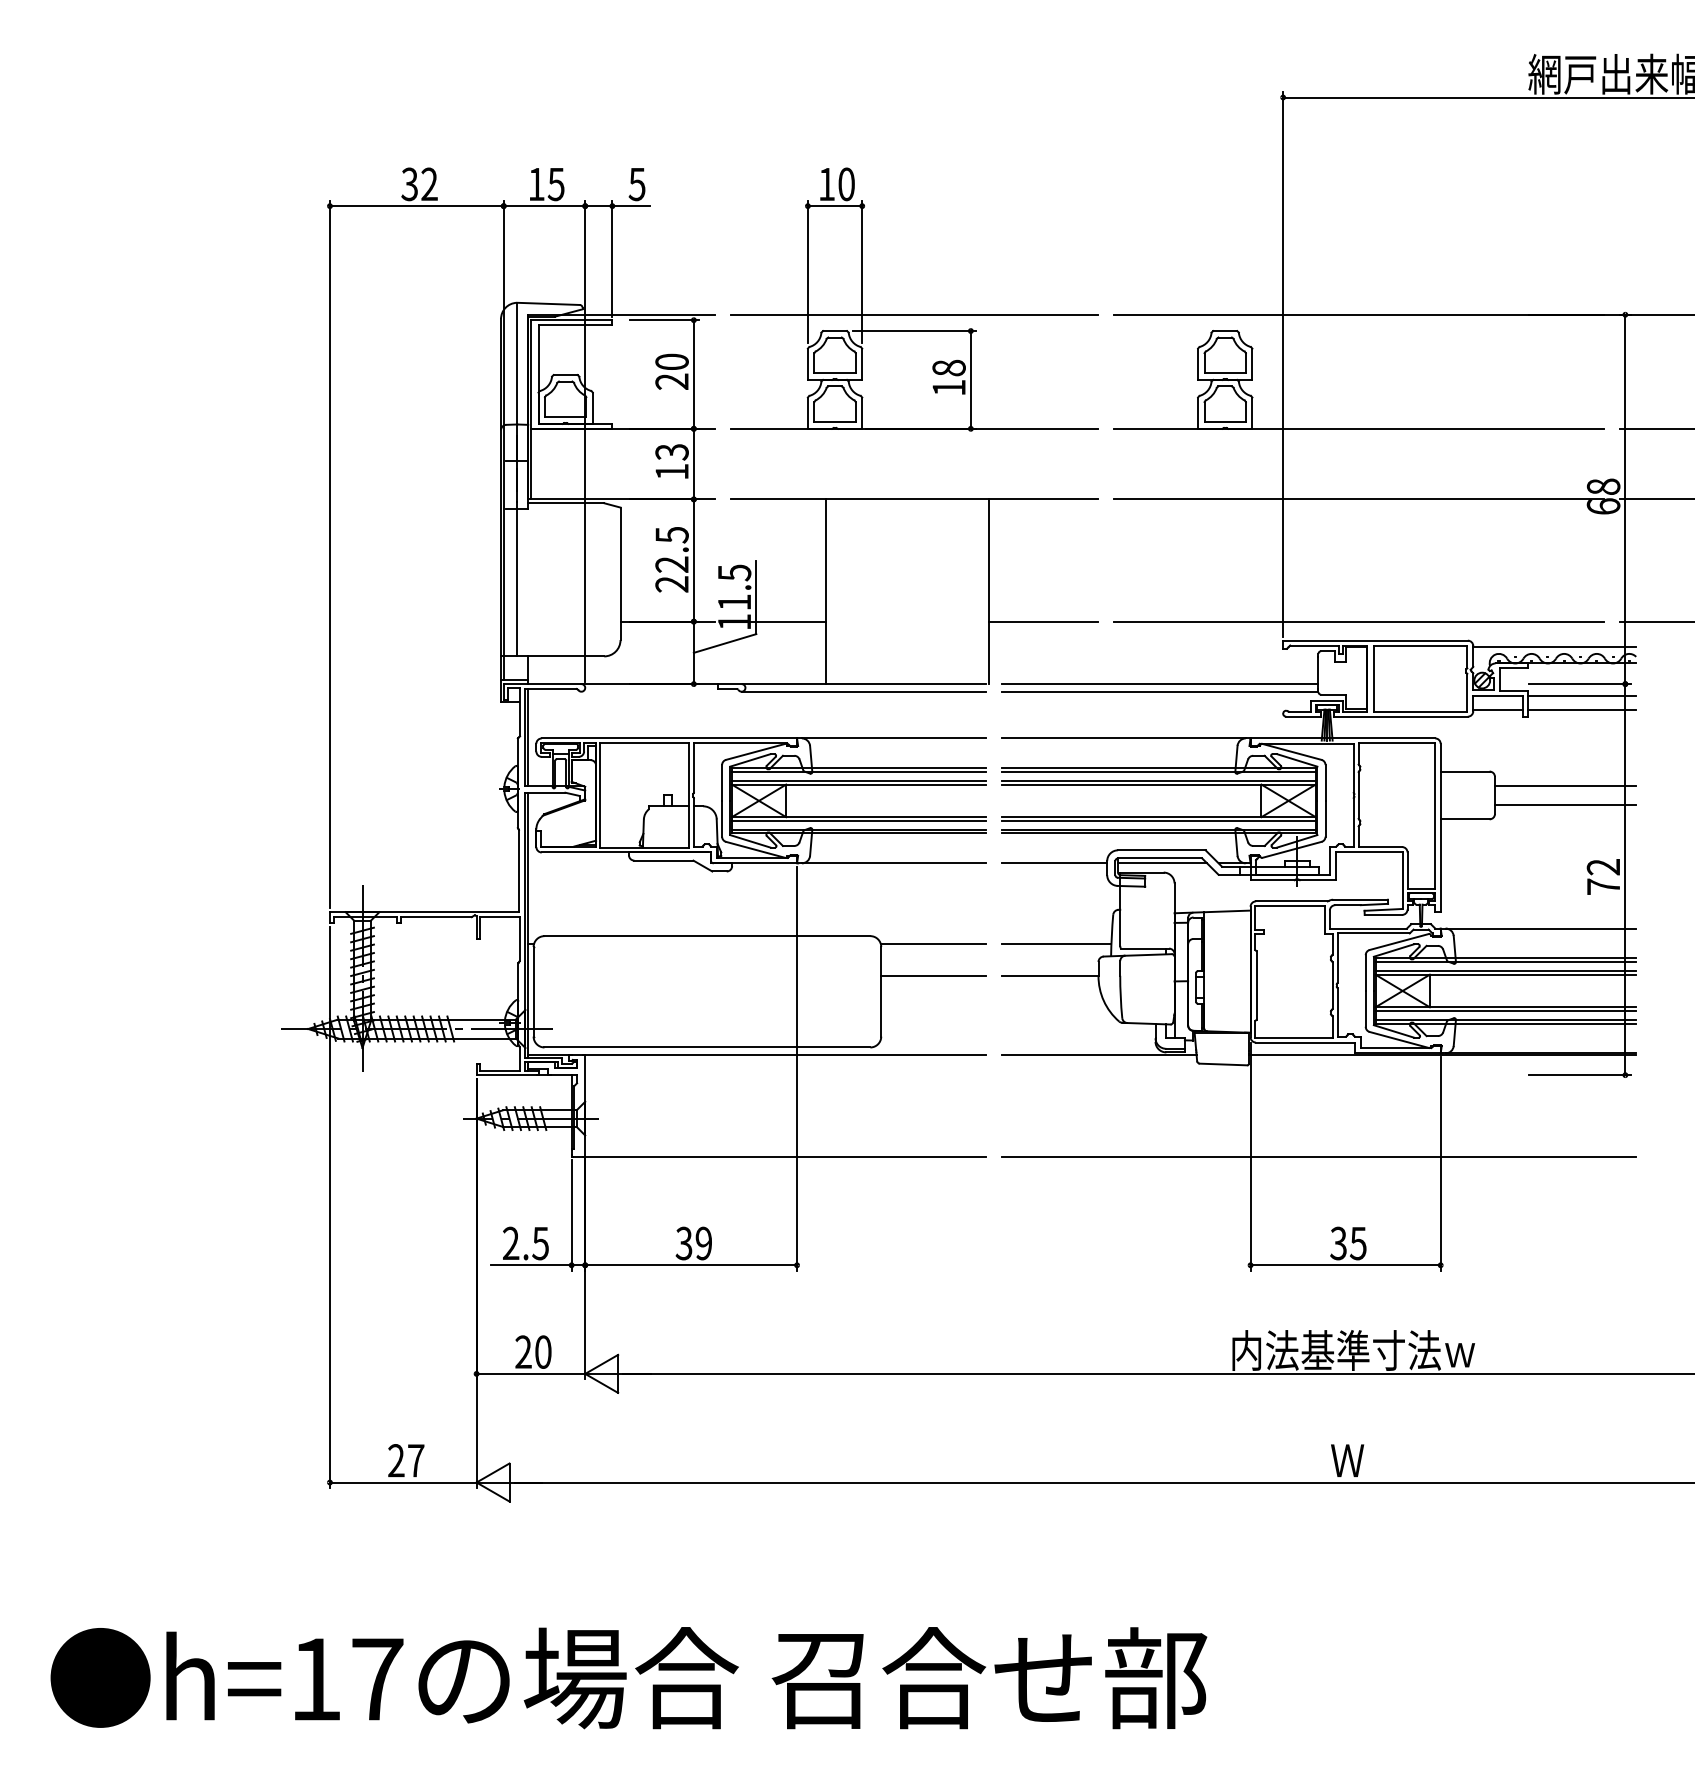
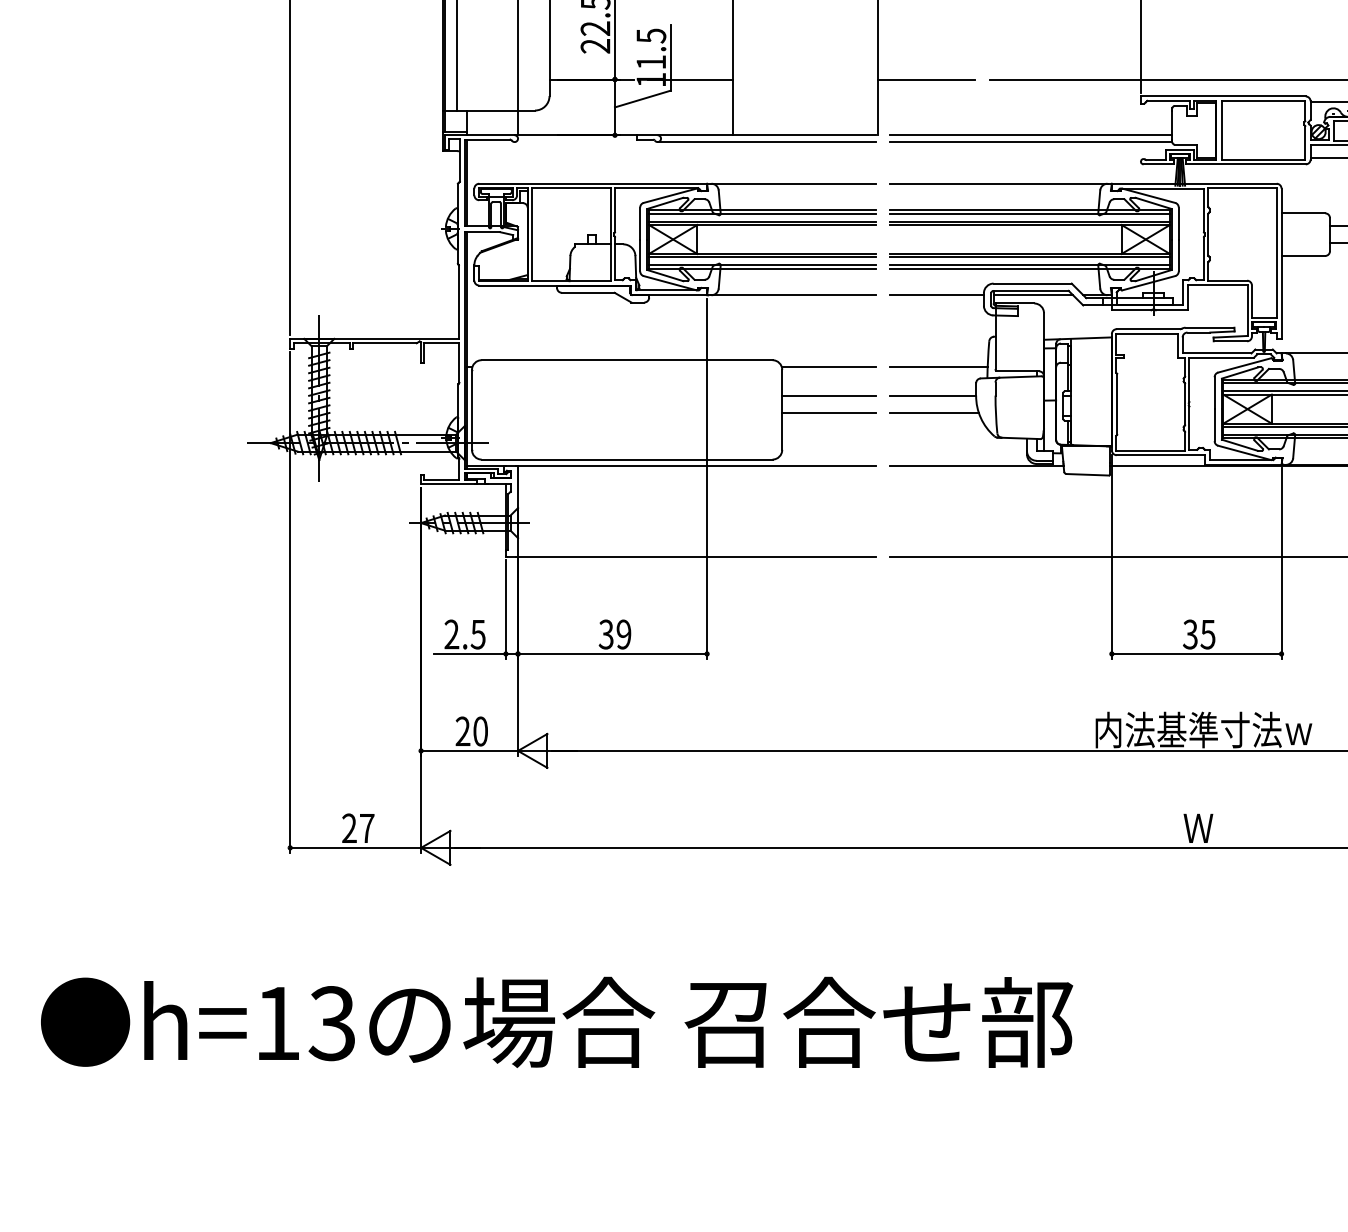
line: (933, 994) -> (828, 412), added
line: (1051, 994) -> (934, 412), added
text: (376, 1679) -> (331, 1023), h=17 -> h=13

